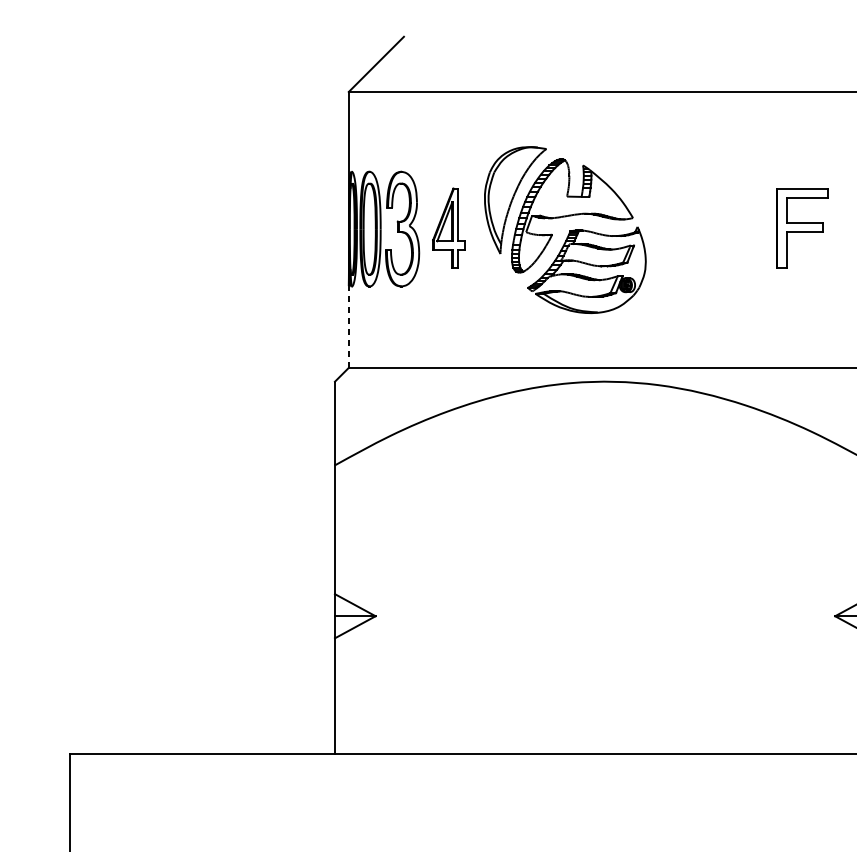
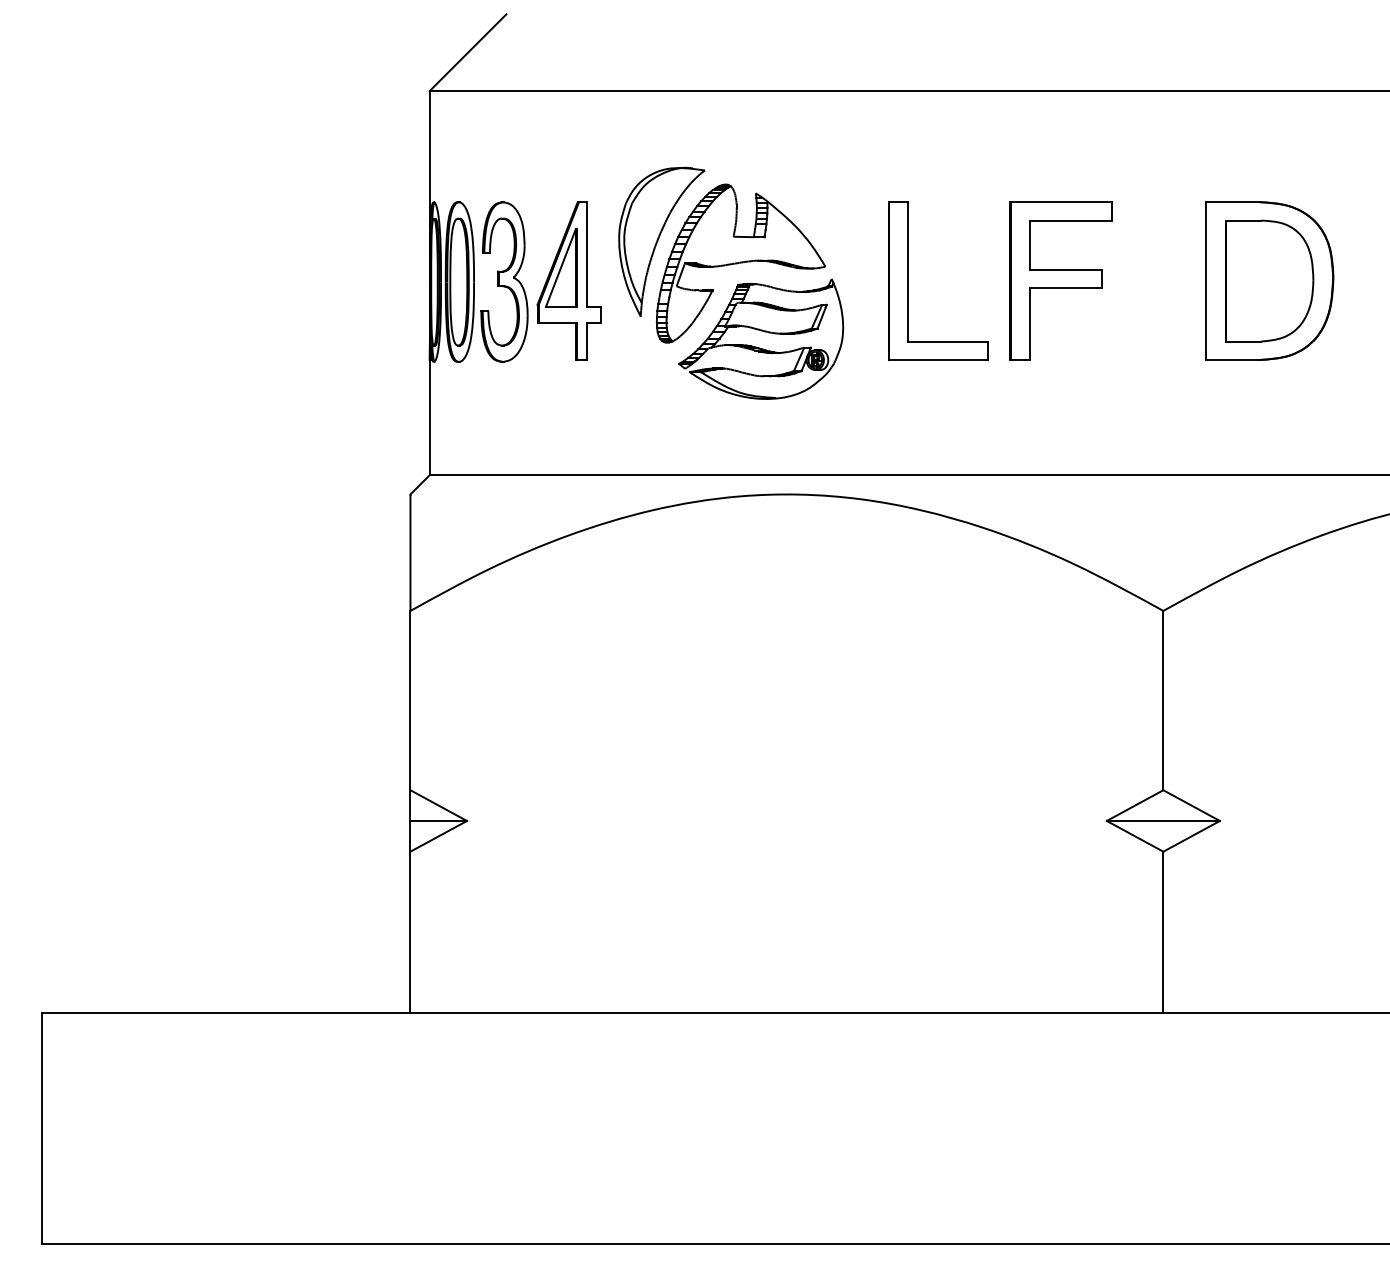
part: (448, 228) -> (568, 280), size x1.43
part: (692, 228) -> (908, 280), added
part: (801, 228) -> (1060, 280), size x1.43
line: (348, 326) -> (429, 417), dashed -> solid

